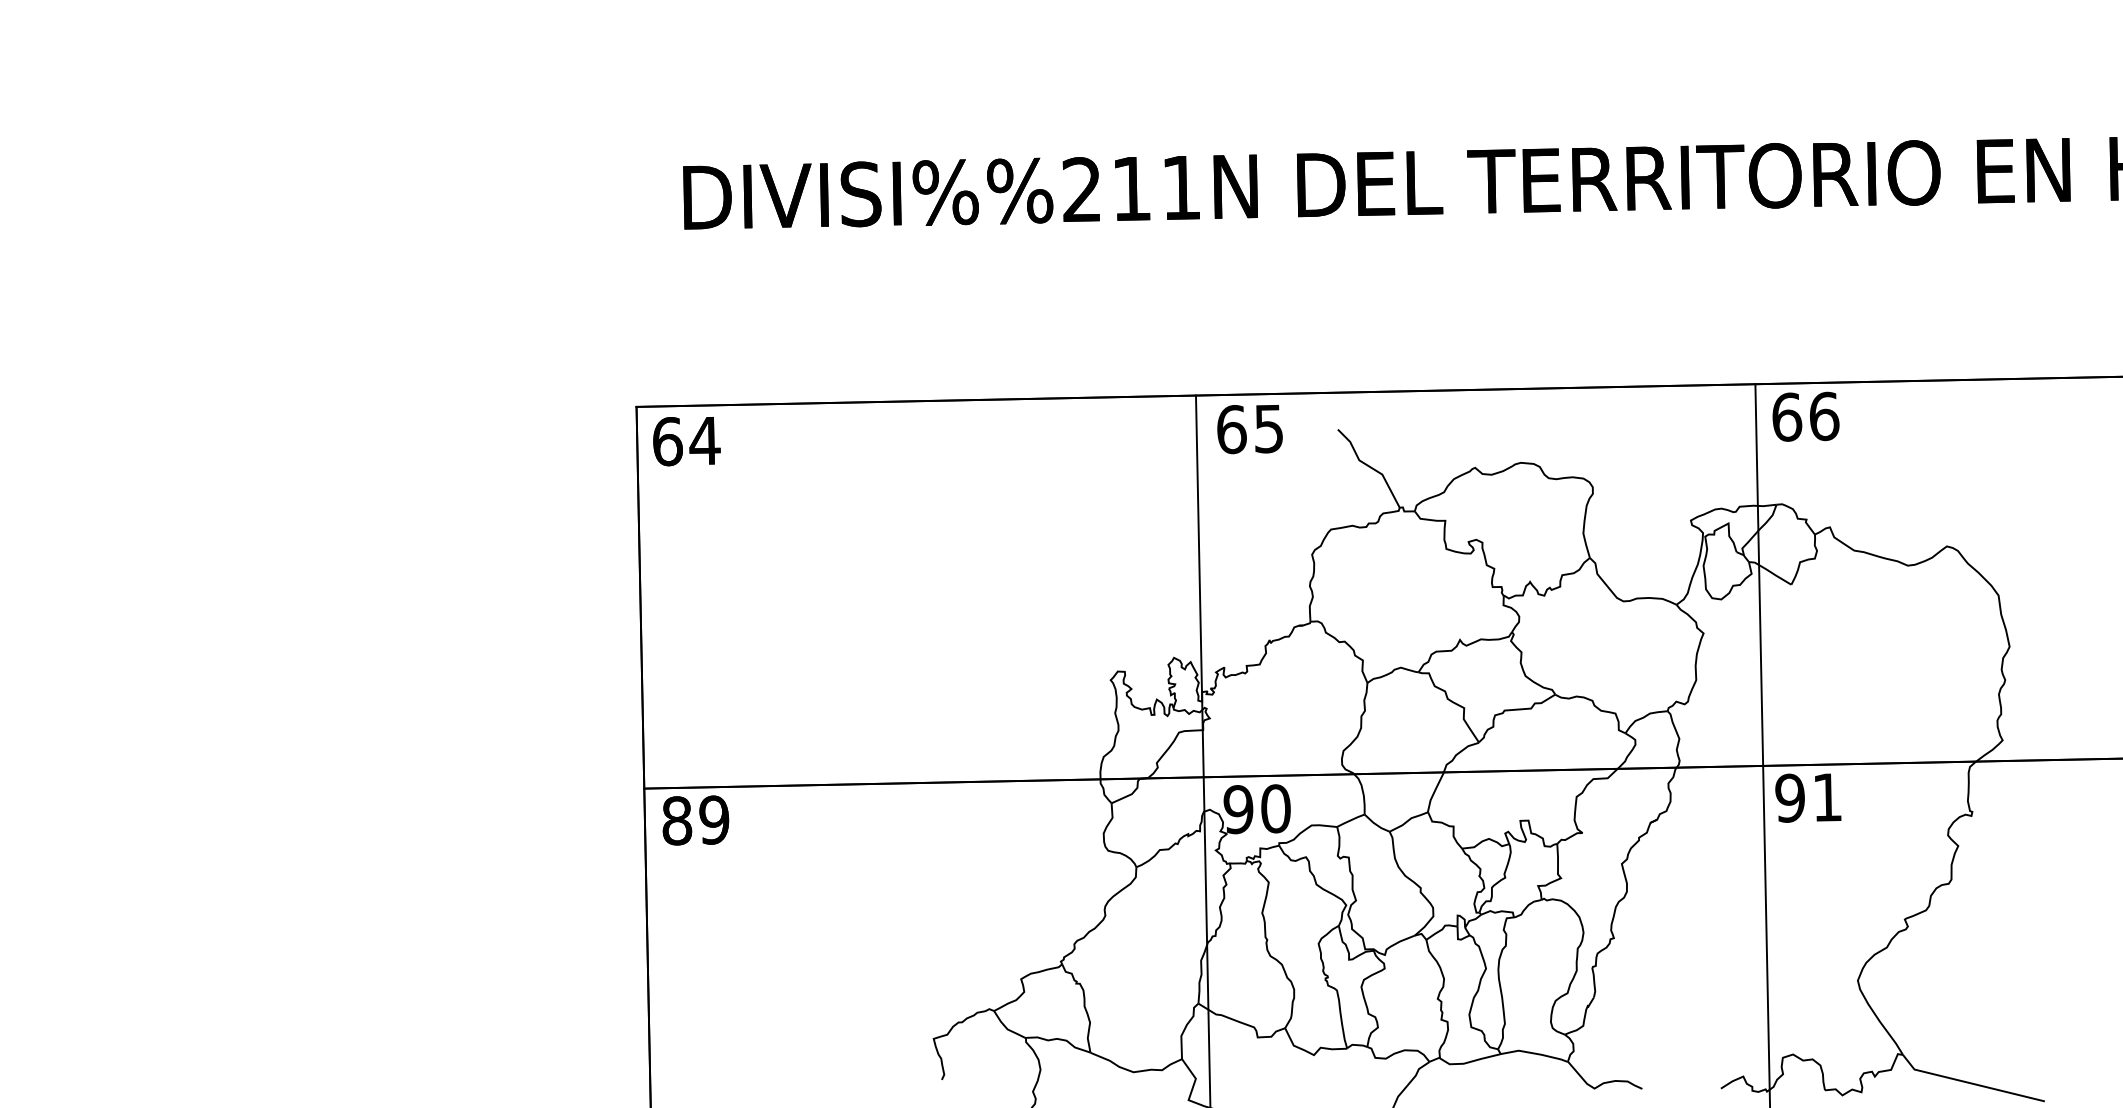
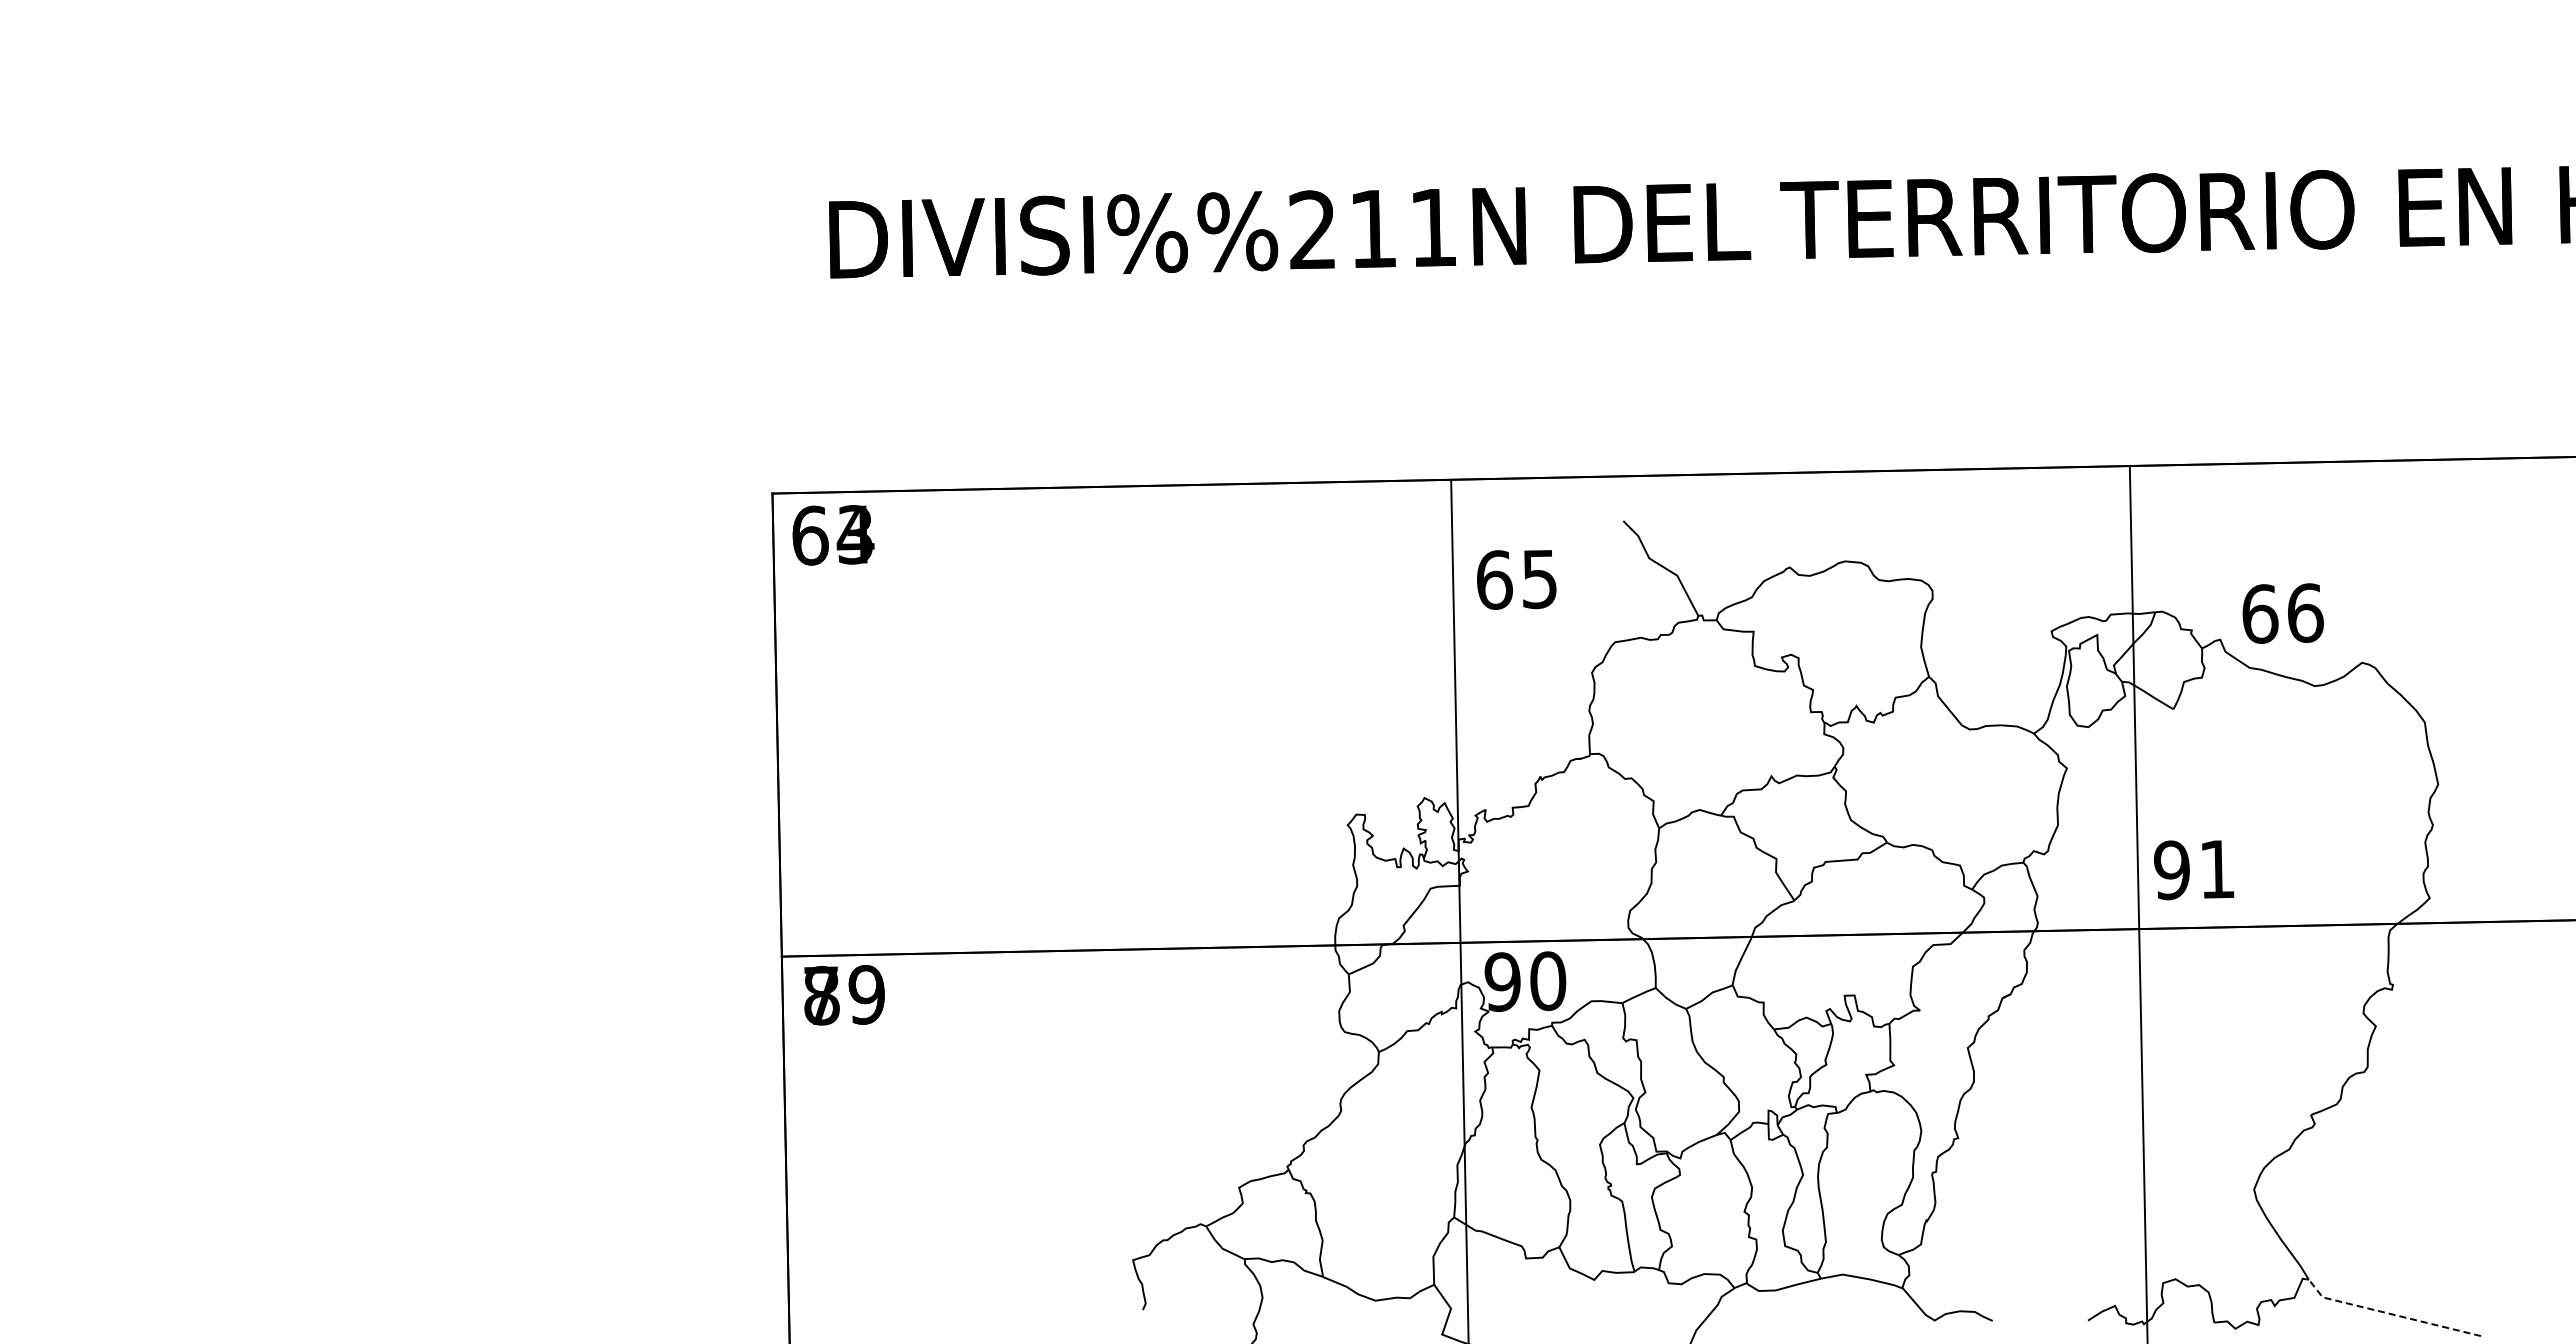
text: (1805, 416) -> (2282, 613), moved
text: (1249, 429) -> (1516, 579), moved
text: (704, 440) -> (855, 534), 64 -> 63
text: (1808, 798) -> (2194, 870), moved
text: (676, 820) -> (821, 995), 89 -> 79
line: (1969, 1082) -> (2389, 1313), solid -> dashed

